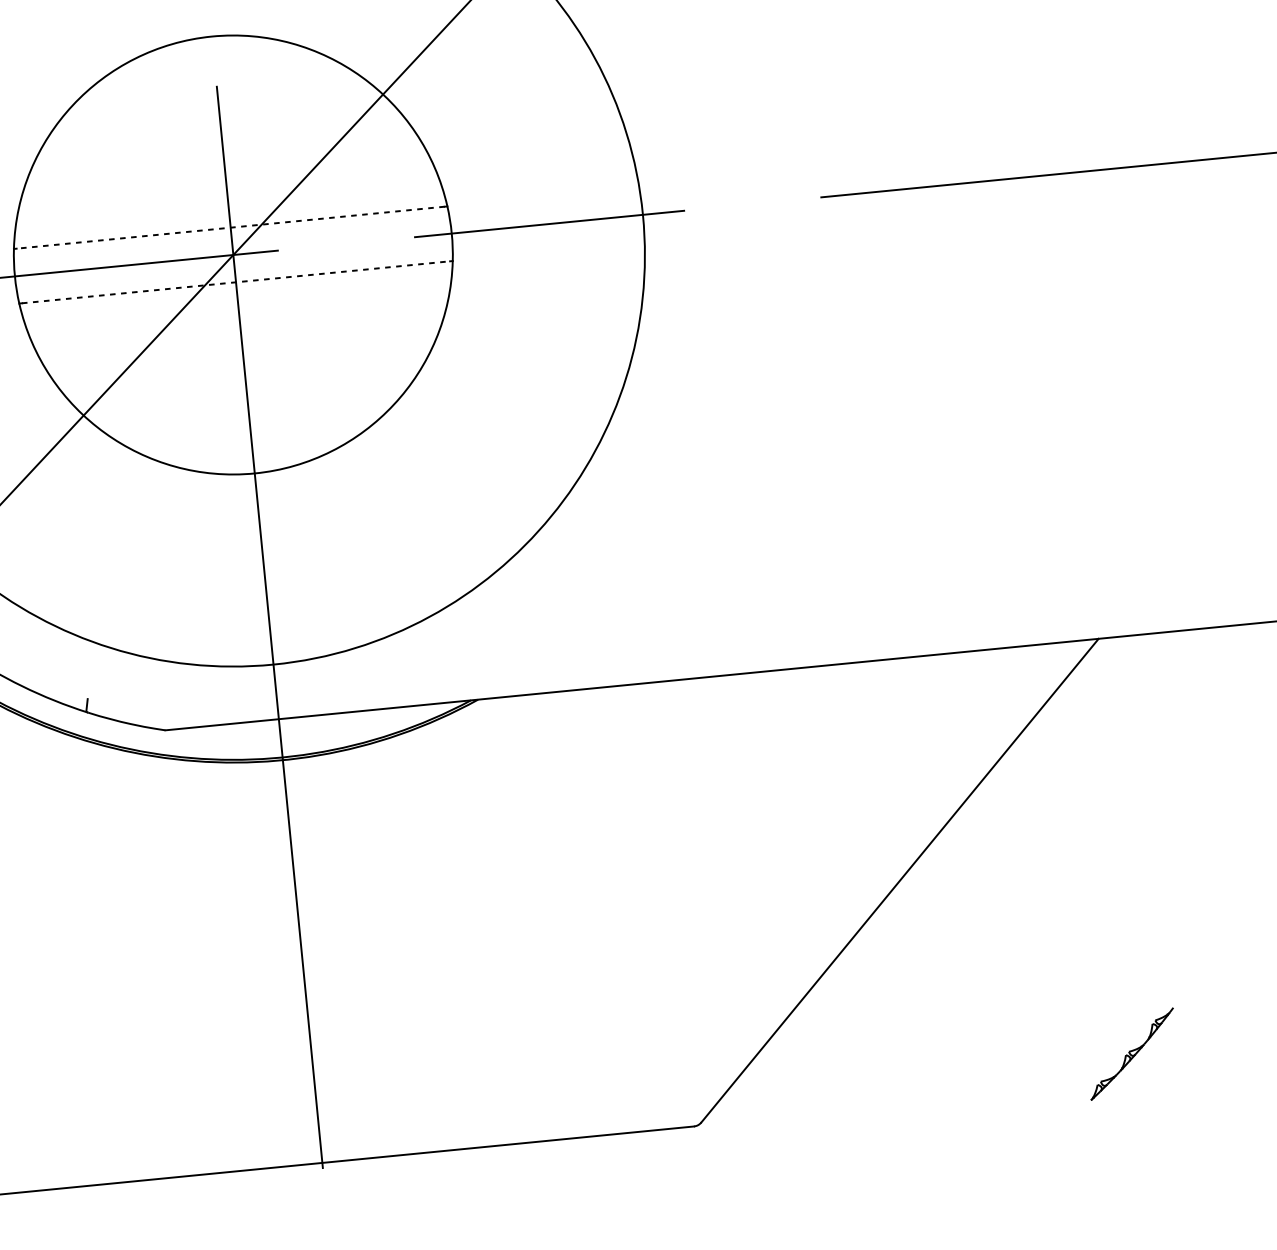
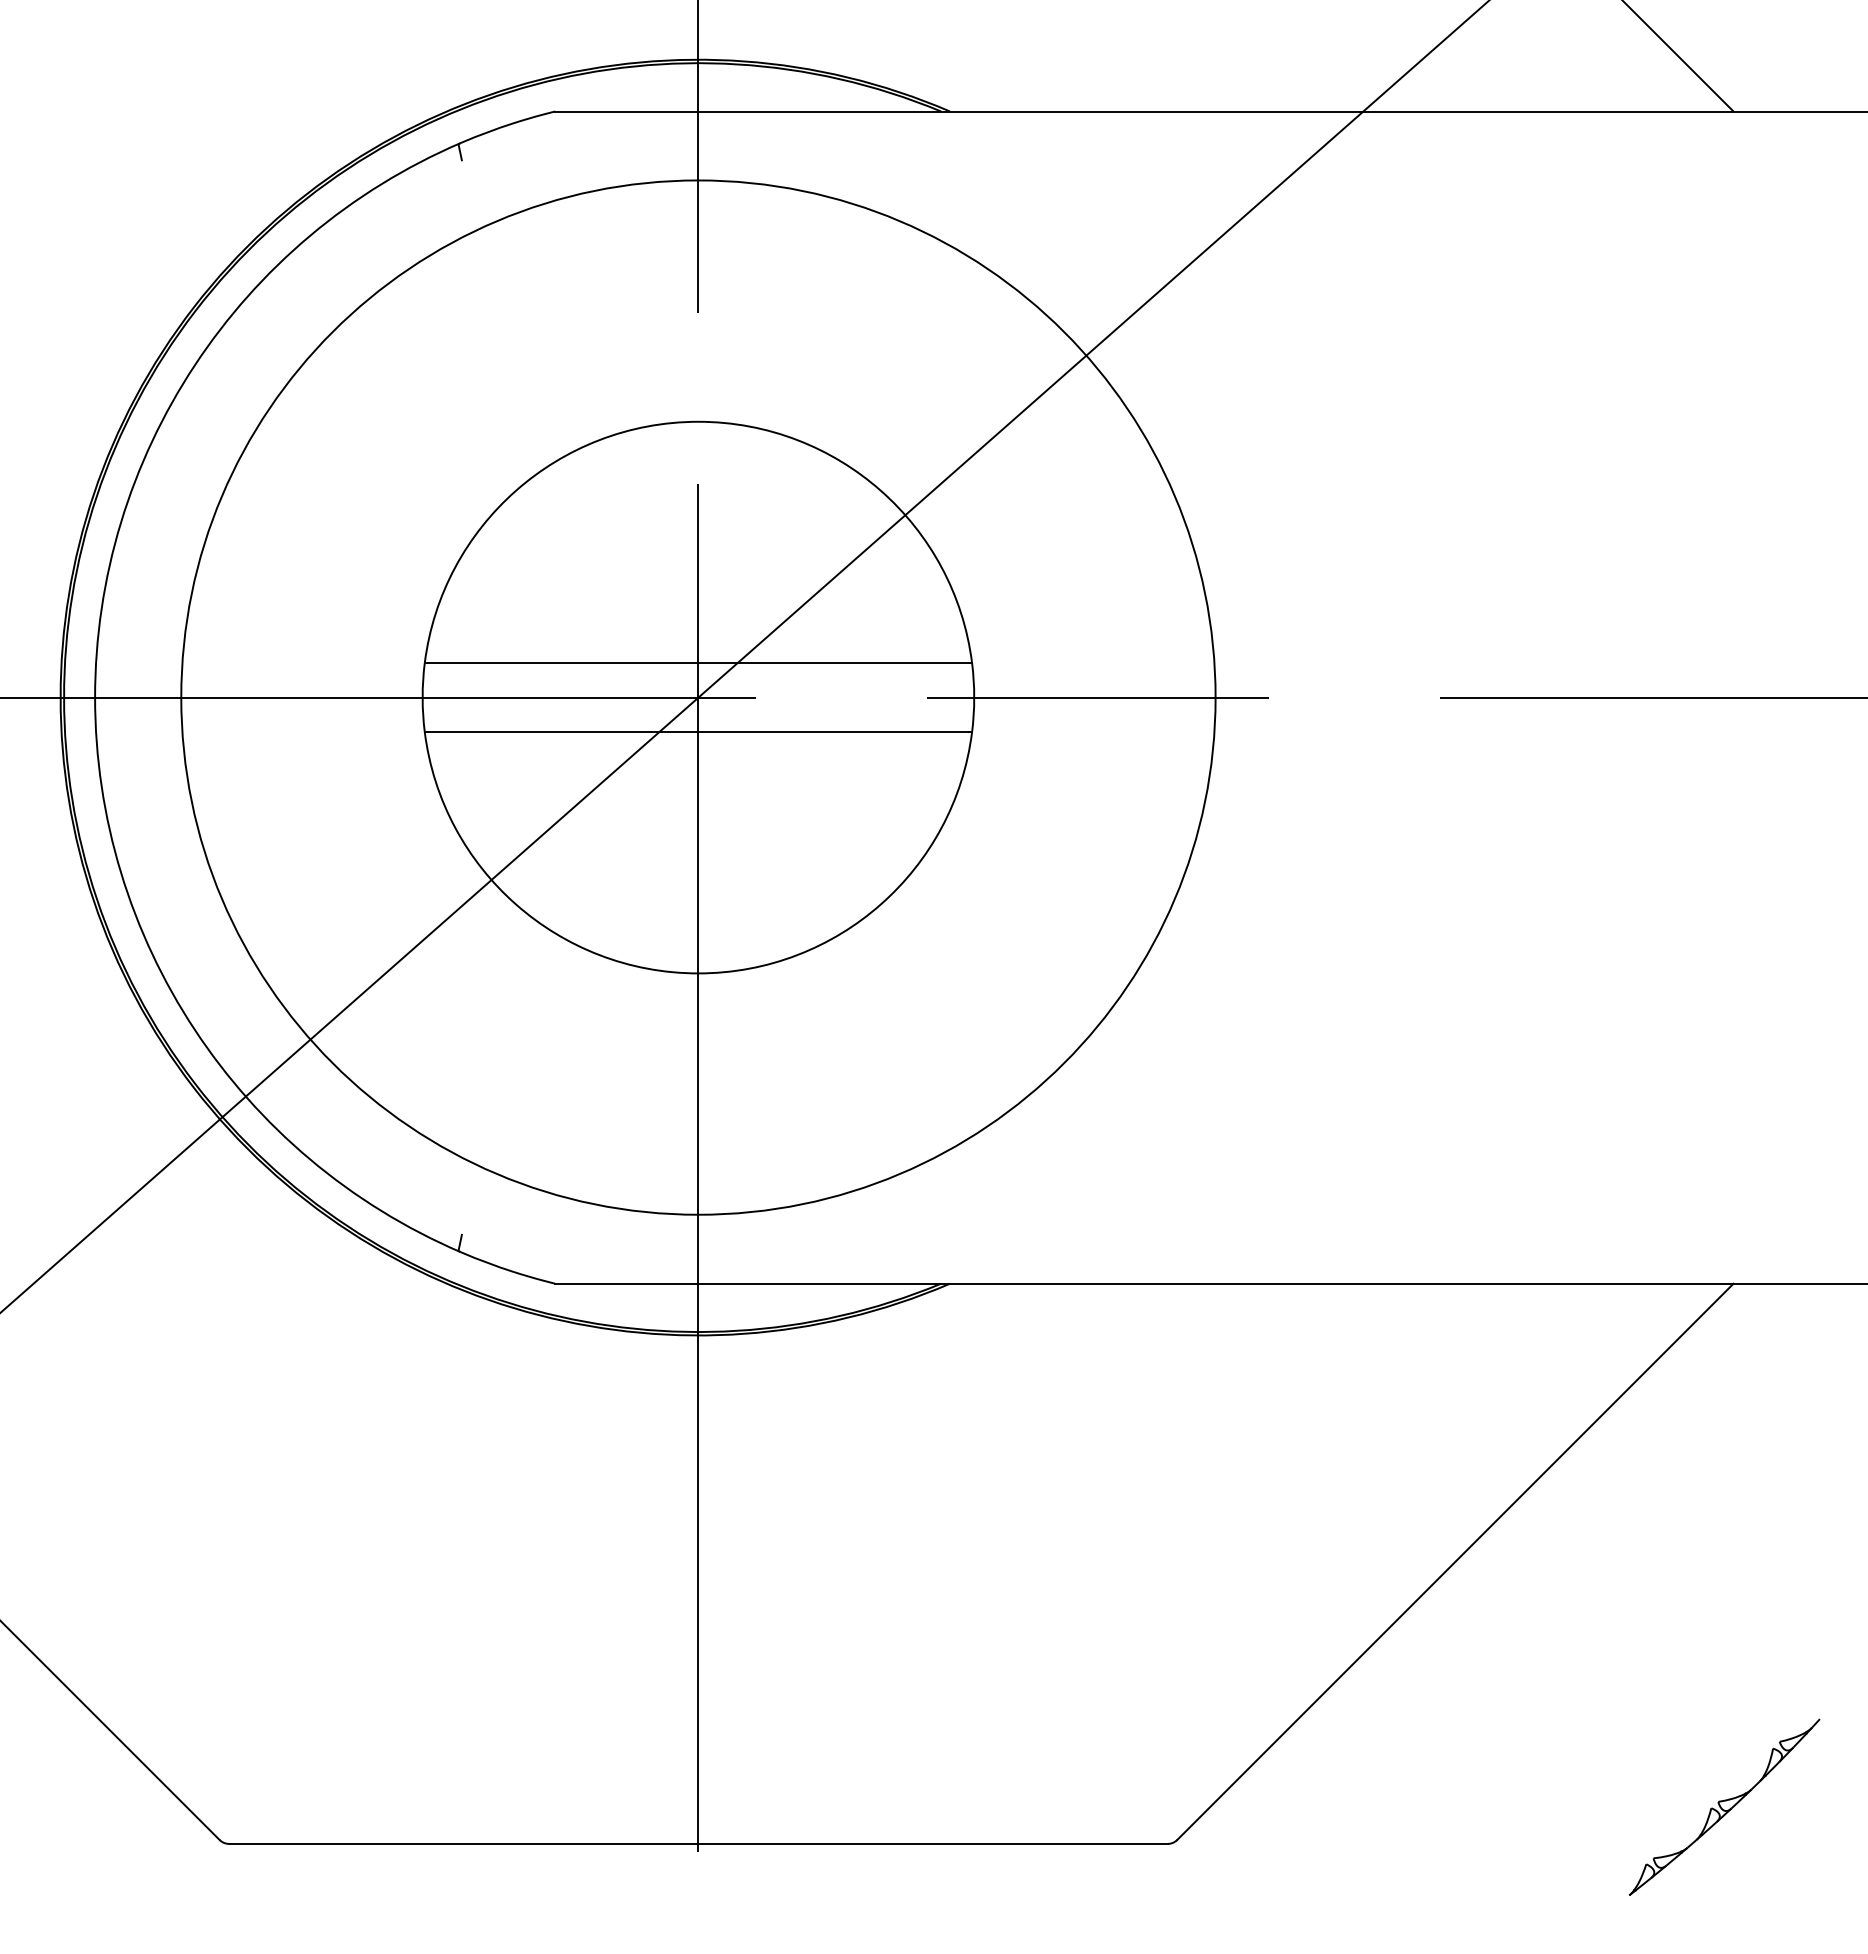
line: (229, 228) -> (697, 663), dashed -> solid
line: (236, 282) -> (698, 732), dashed -> solid
part: (1132, 1053) -> (1724, 1806), size x1.67

